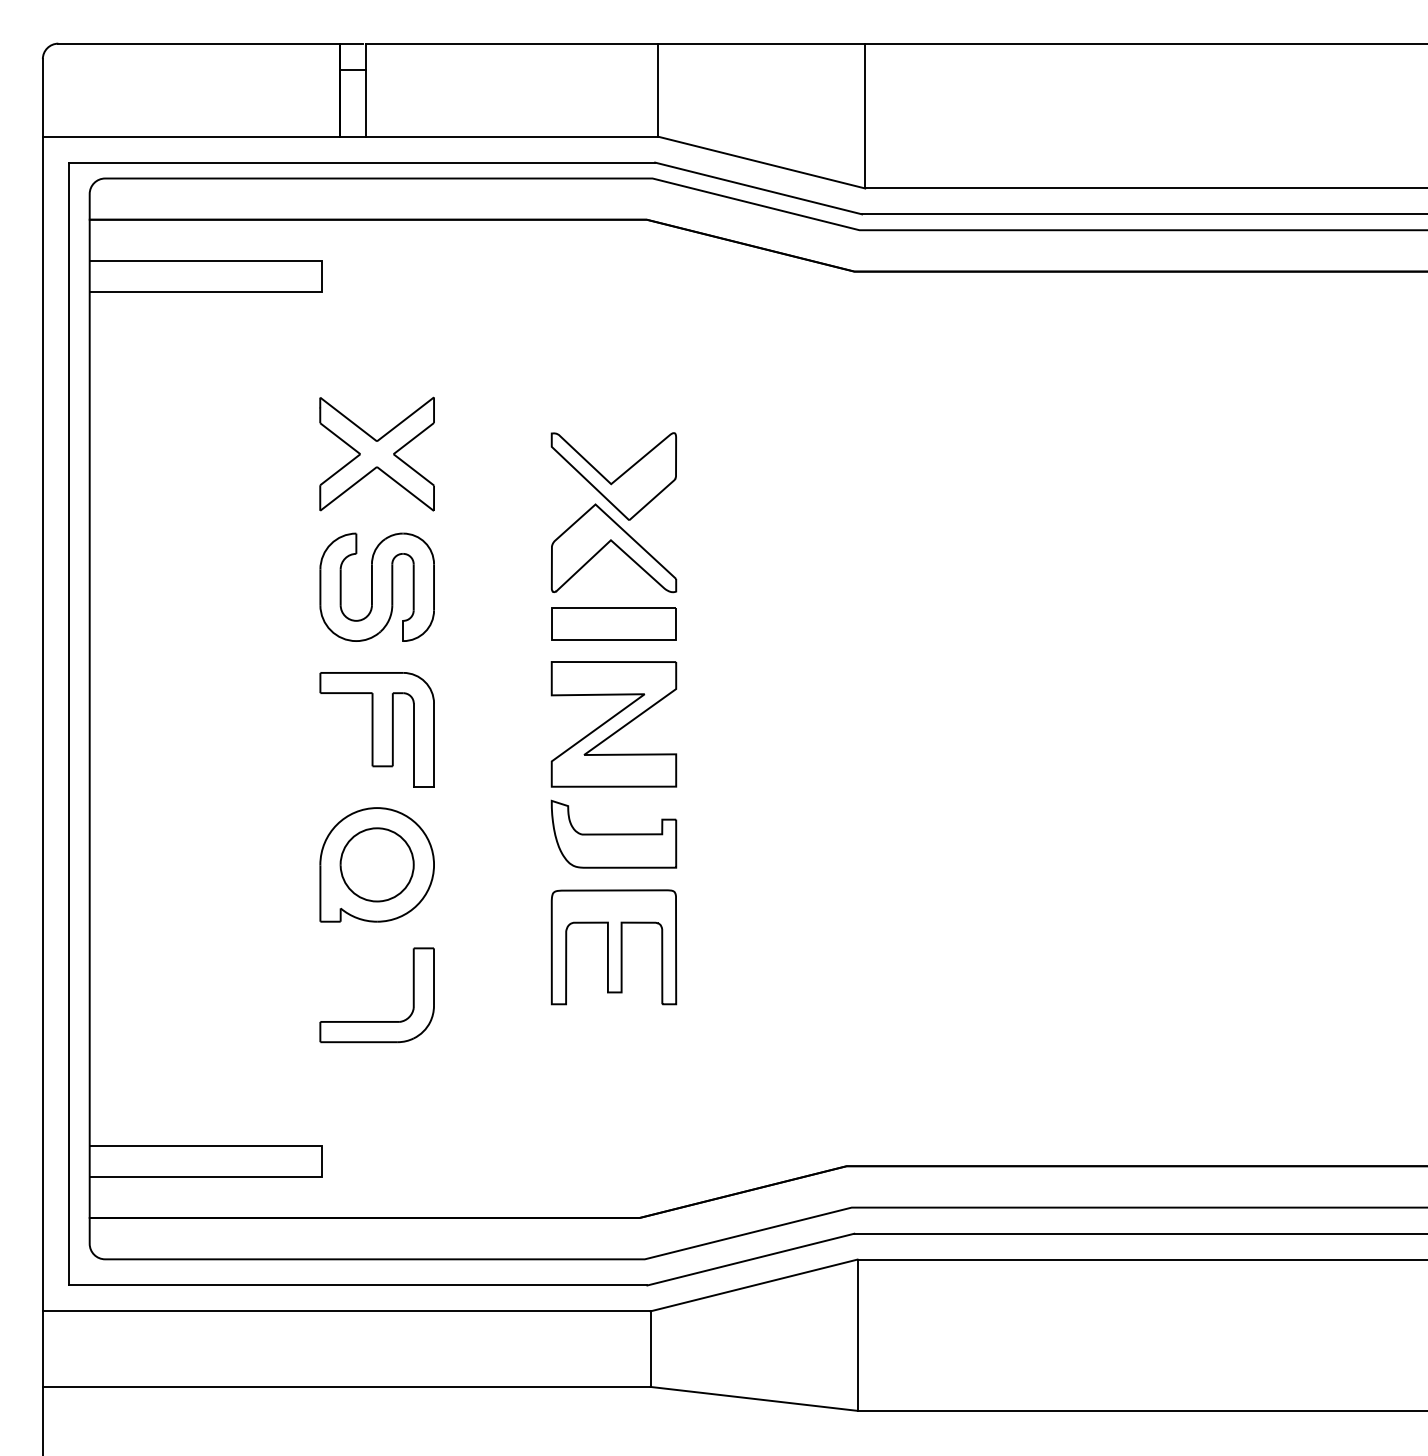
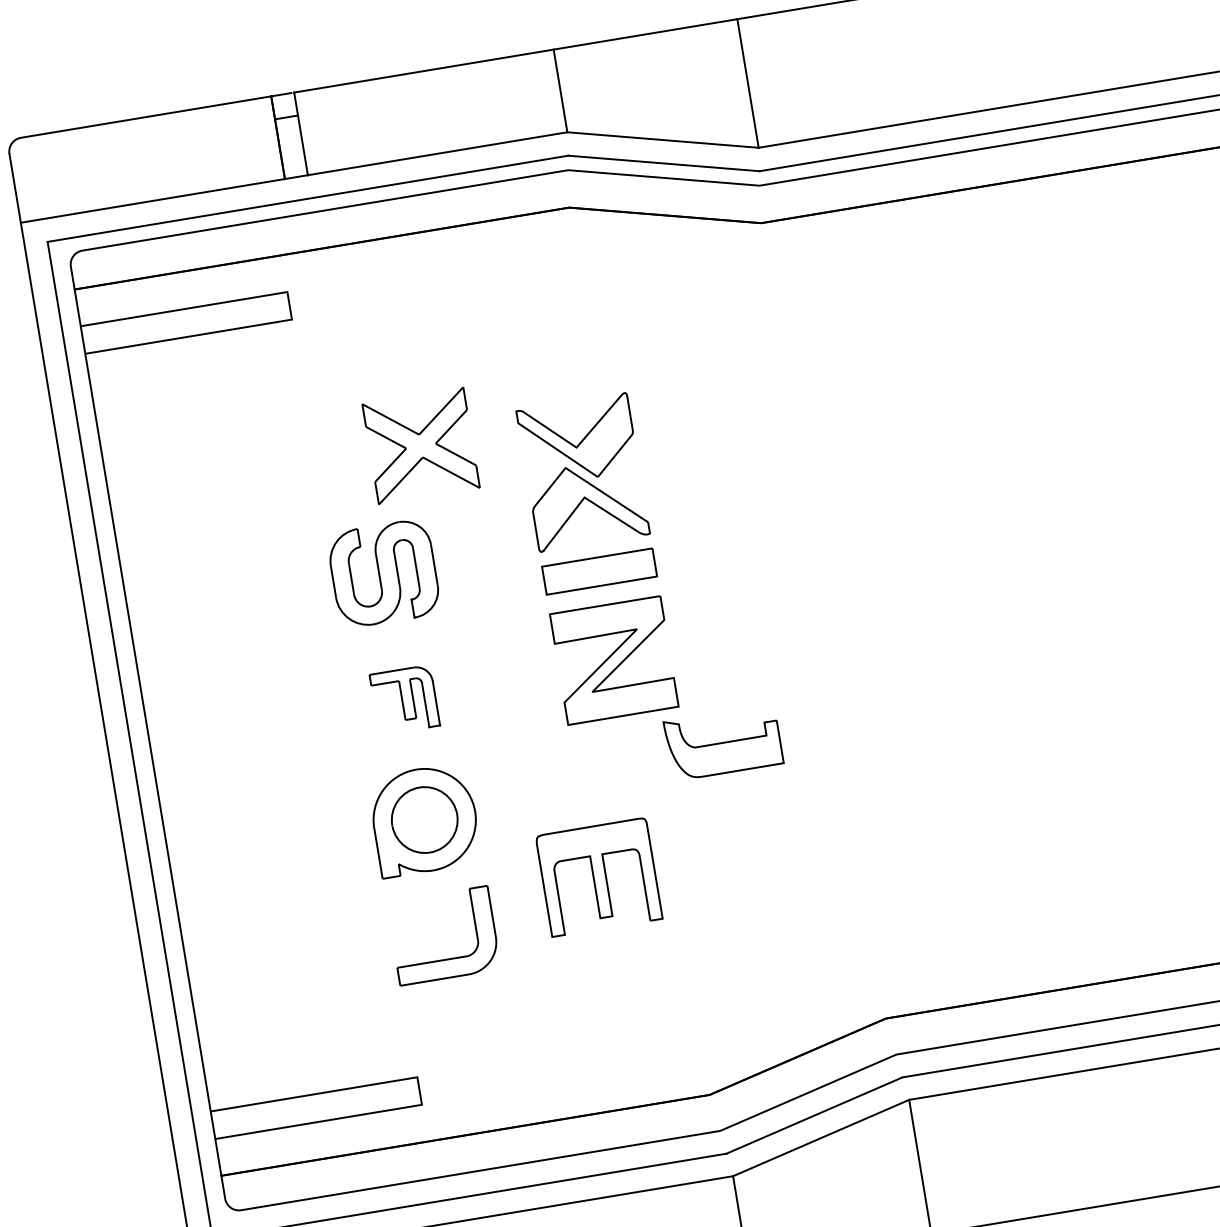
part: (376, 453) -> (420, 445), moved
part: (376, 729) -> (404, 699), size x0.6
part: (613, 833) -> (723, 742), moved
part: (613, 947) -> (598, 877), moved

